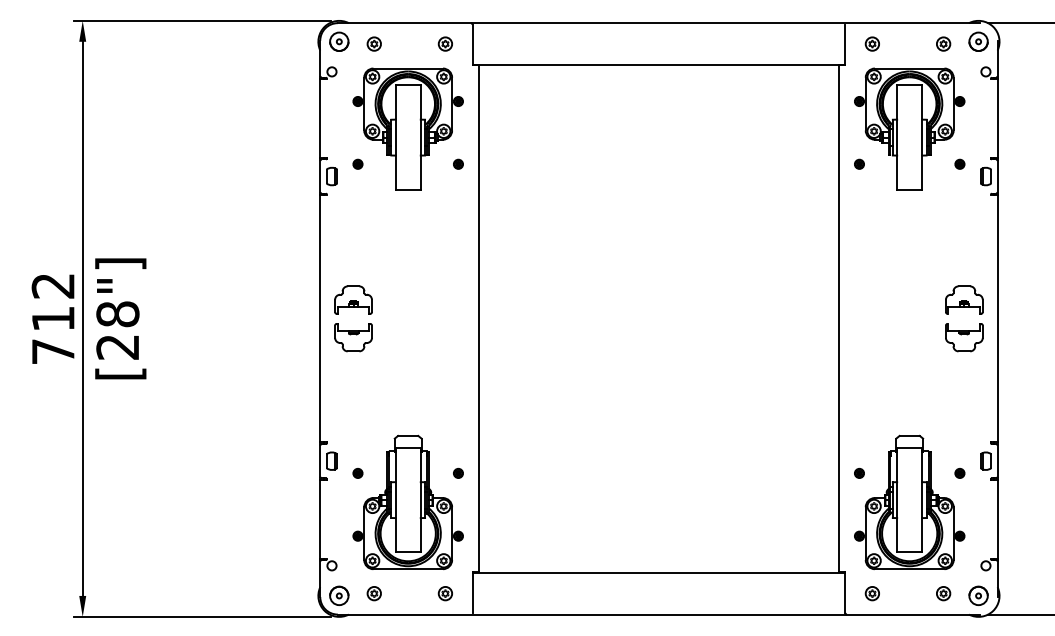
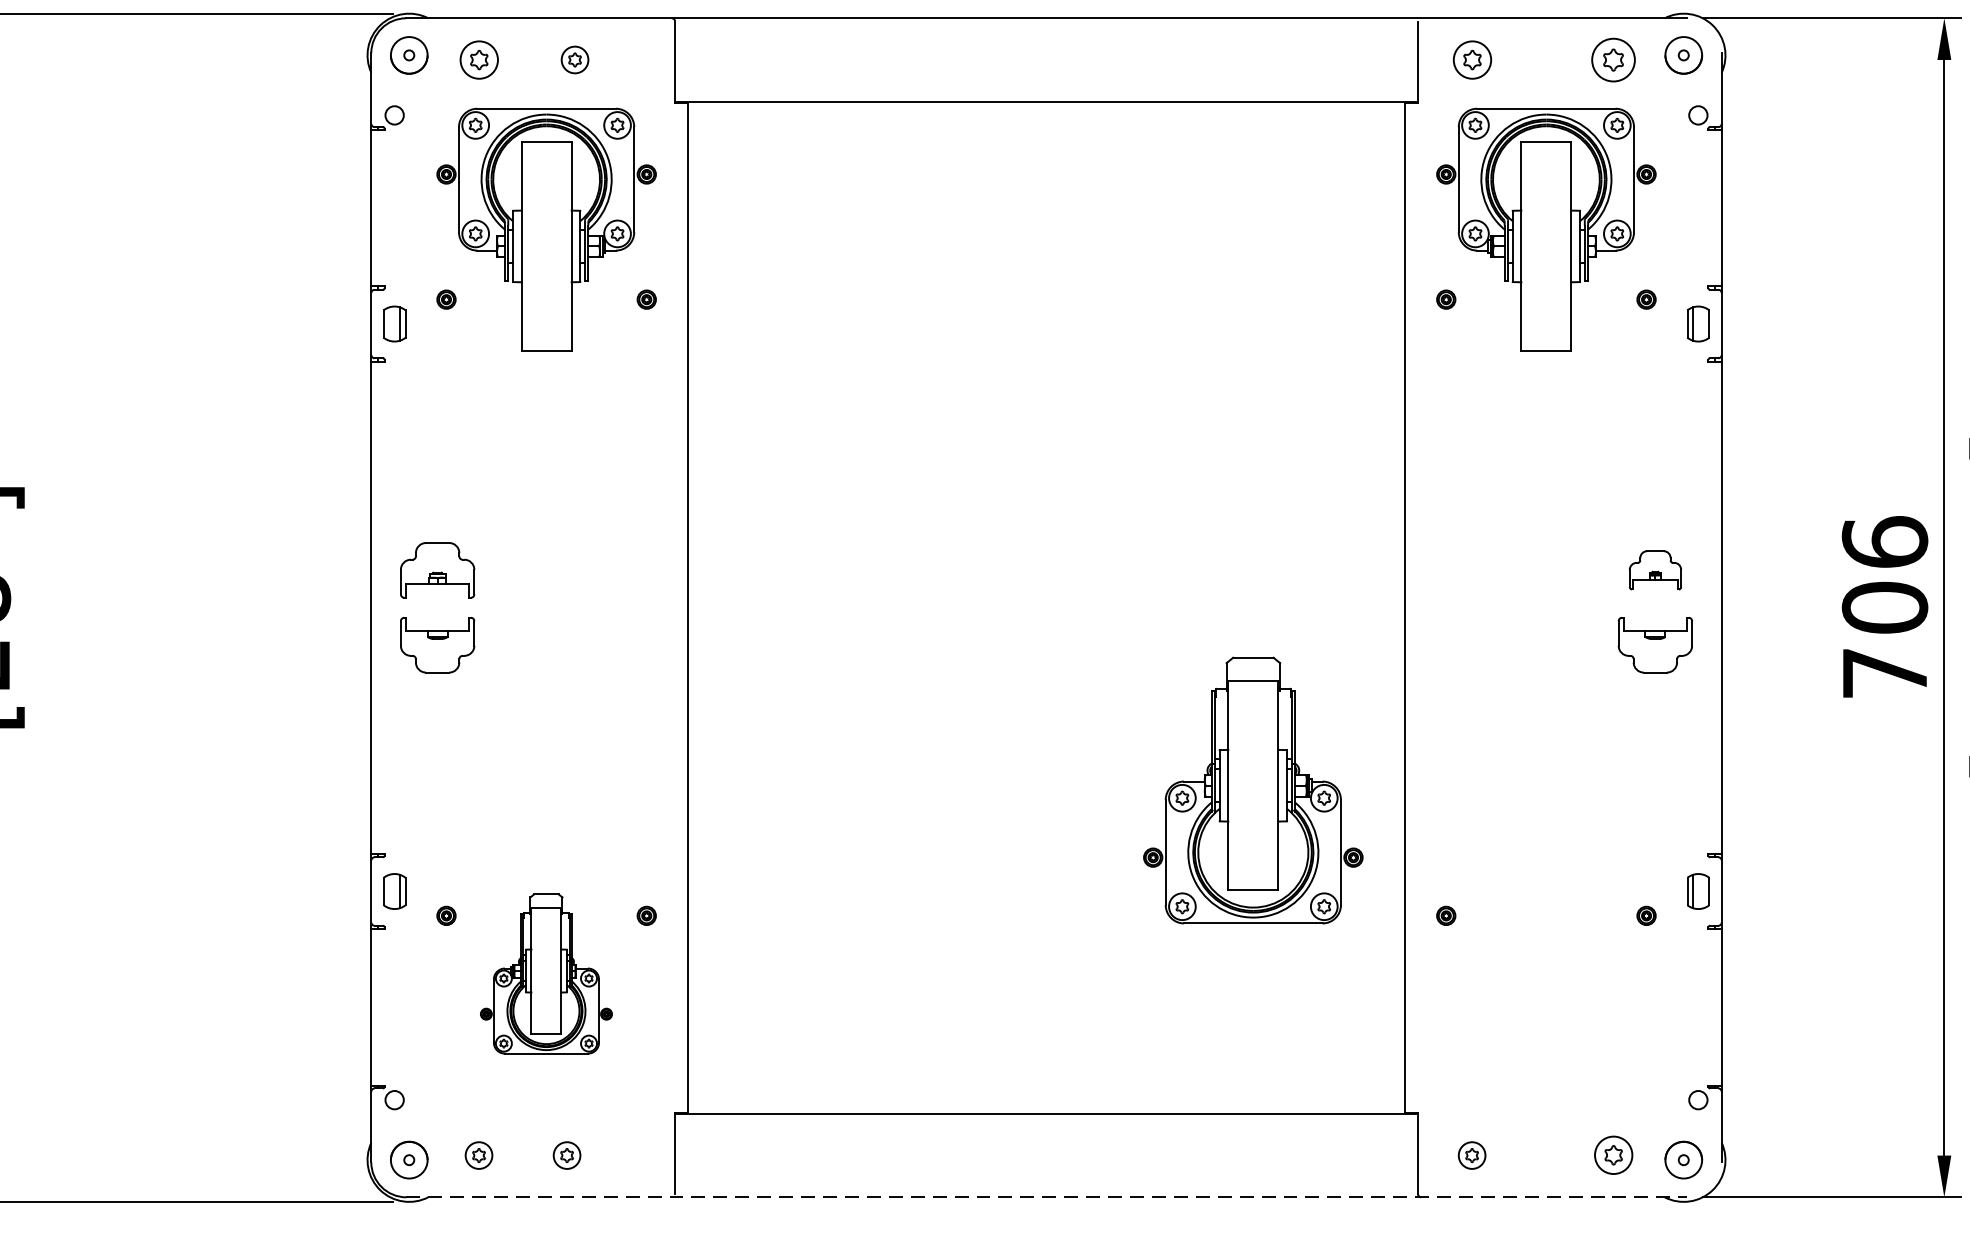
part: (373, 43) -> (477, 58), size x1.4
part: (444, 43) -> (573, 58), moved
part: (871, 43) -> (1470, 58), size x1.4
part: (943, 43) -> (1613, 58), size x1.6
part: (964, 299) -> (1655, 569), size x0.7
part: (407, 502) -> (545, 973), size x0.6
part: (909, 502) -> (1252, 790), moved
part: (444, 593) -> (565, 1155), moved
part: (943, 593) -> (1613, 1155), size x1.4
line: (659, 614) -> (1047, 1197), solid -> dashed

